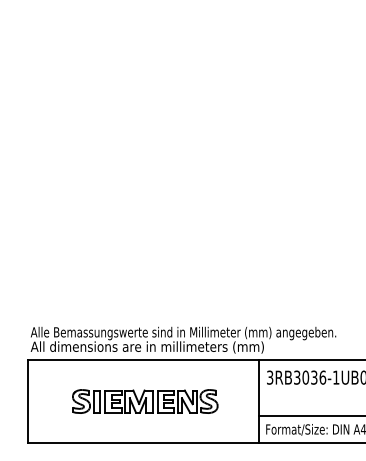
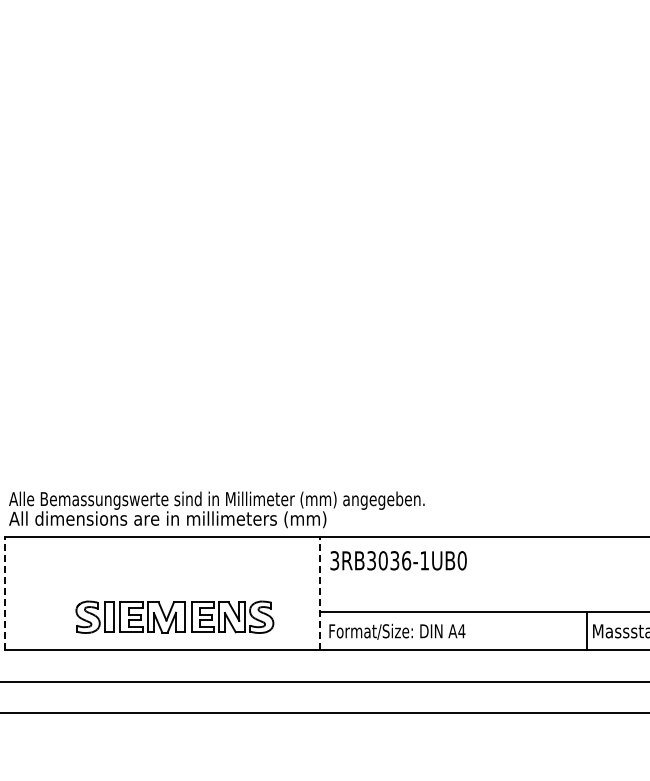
part: (144, 400) -> (174, 616), moved
line: (28, 401) -> (5, 593), solid -> dashed
line: (258, 401) -> (319, 593), solid -> dashed

